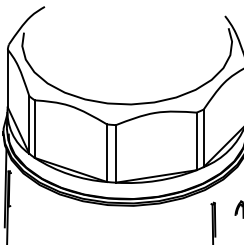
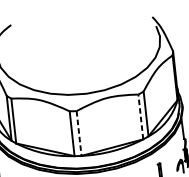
line: (196, 141) -> (140, 117), solid -> dashed
line: (115, 153) -> (78, 133), solid -> dashed

